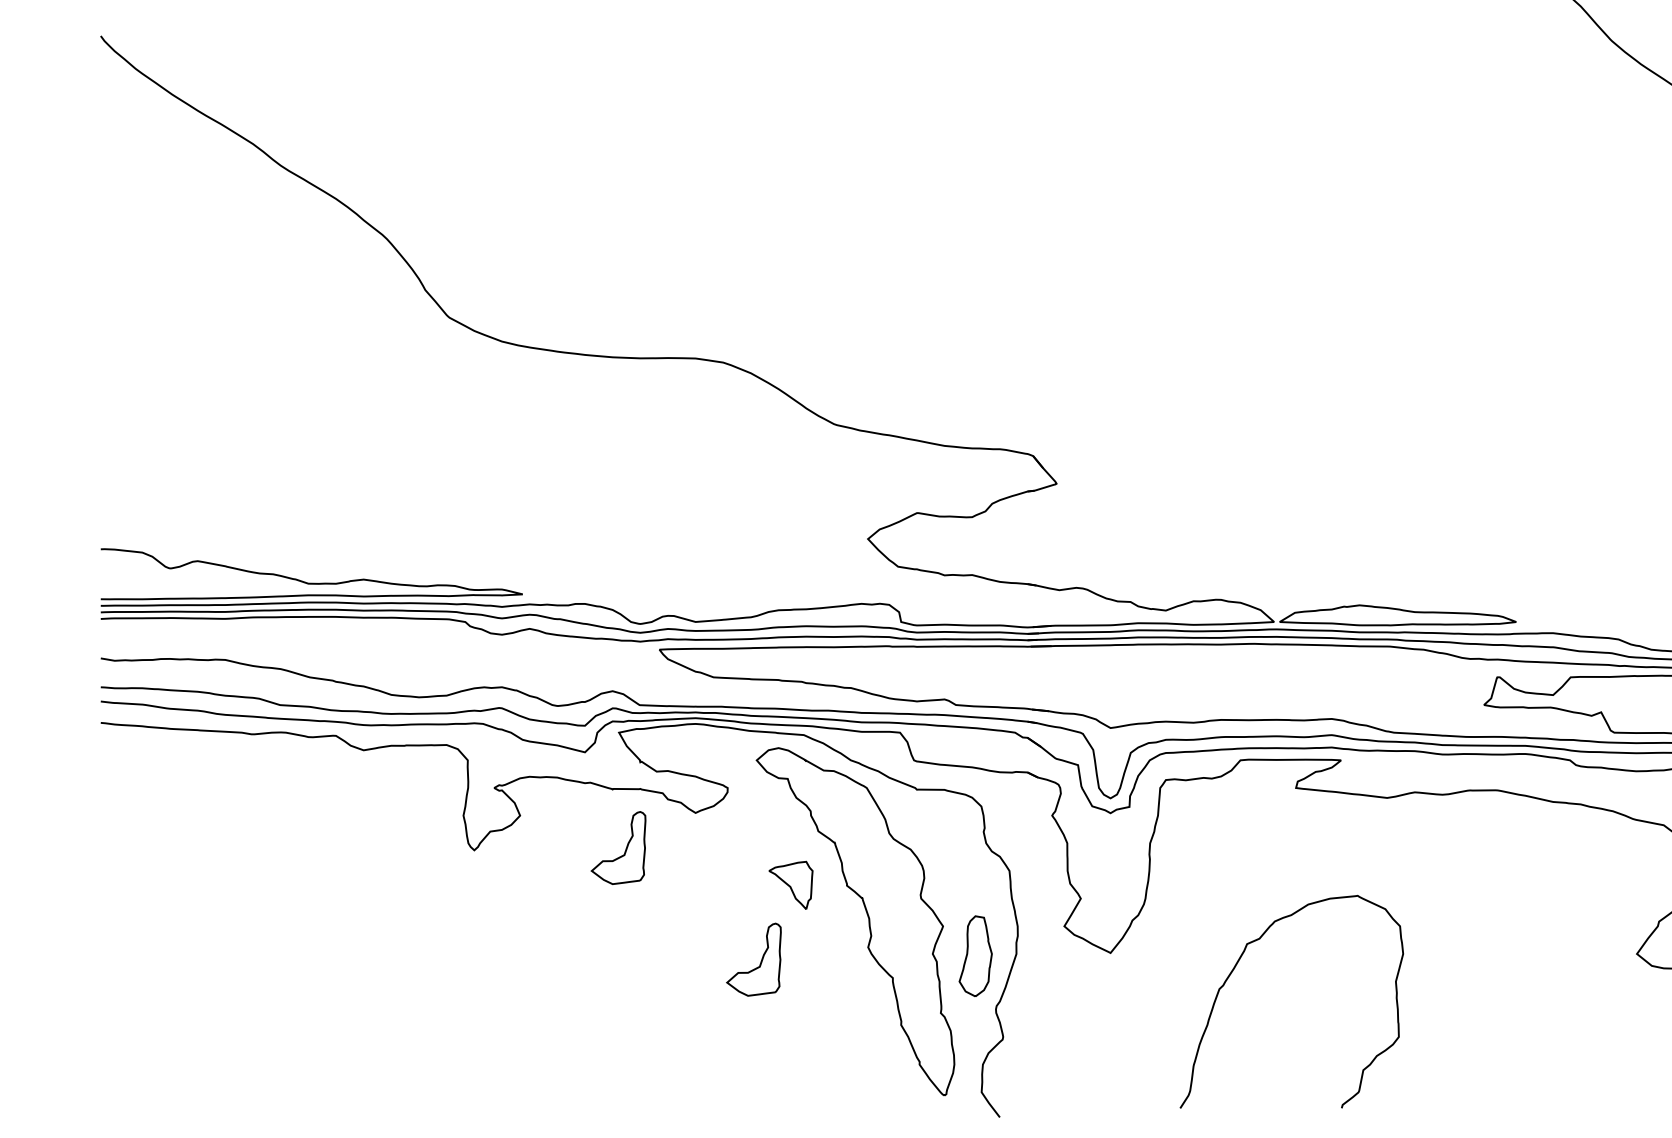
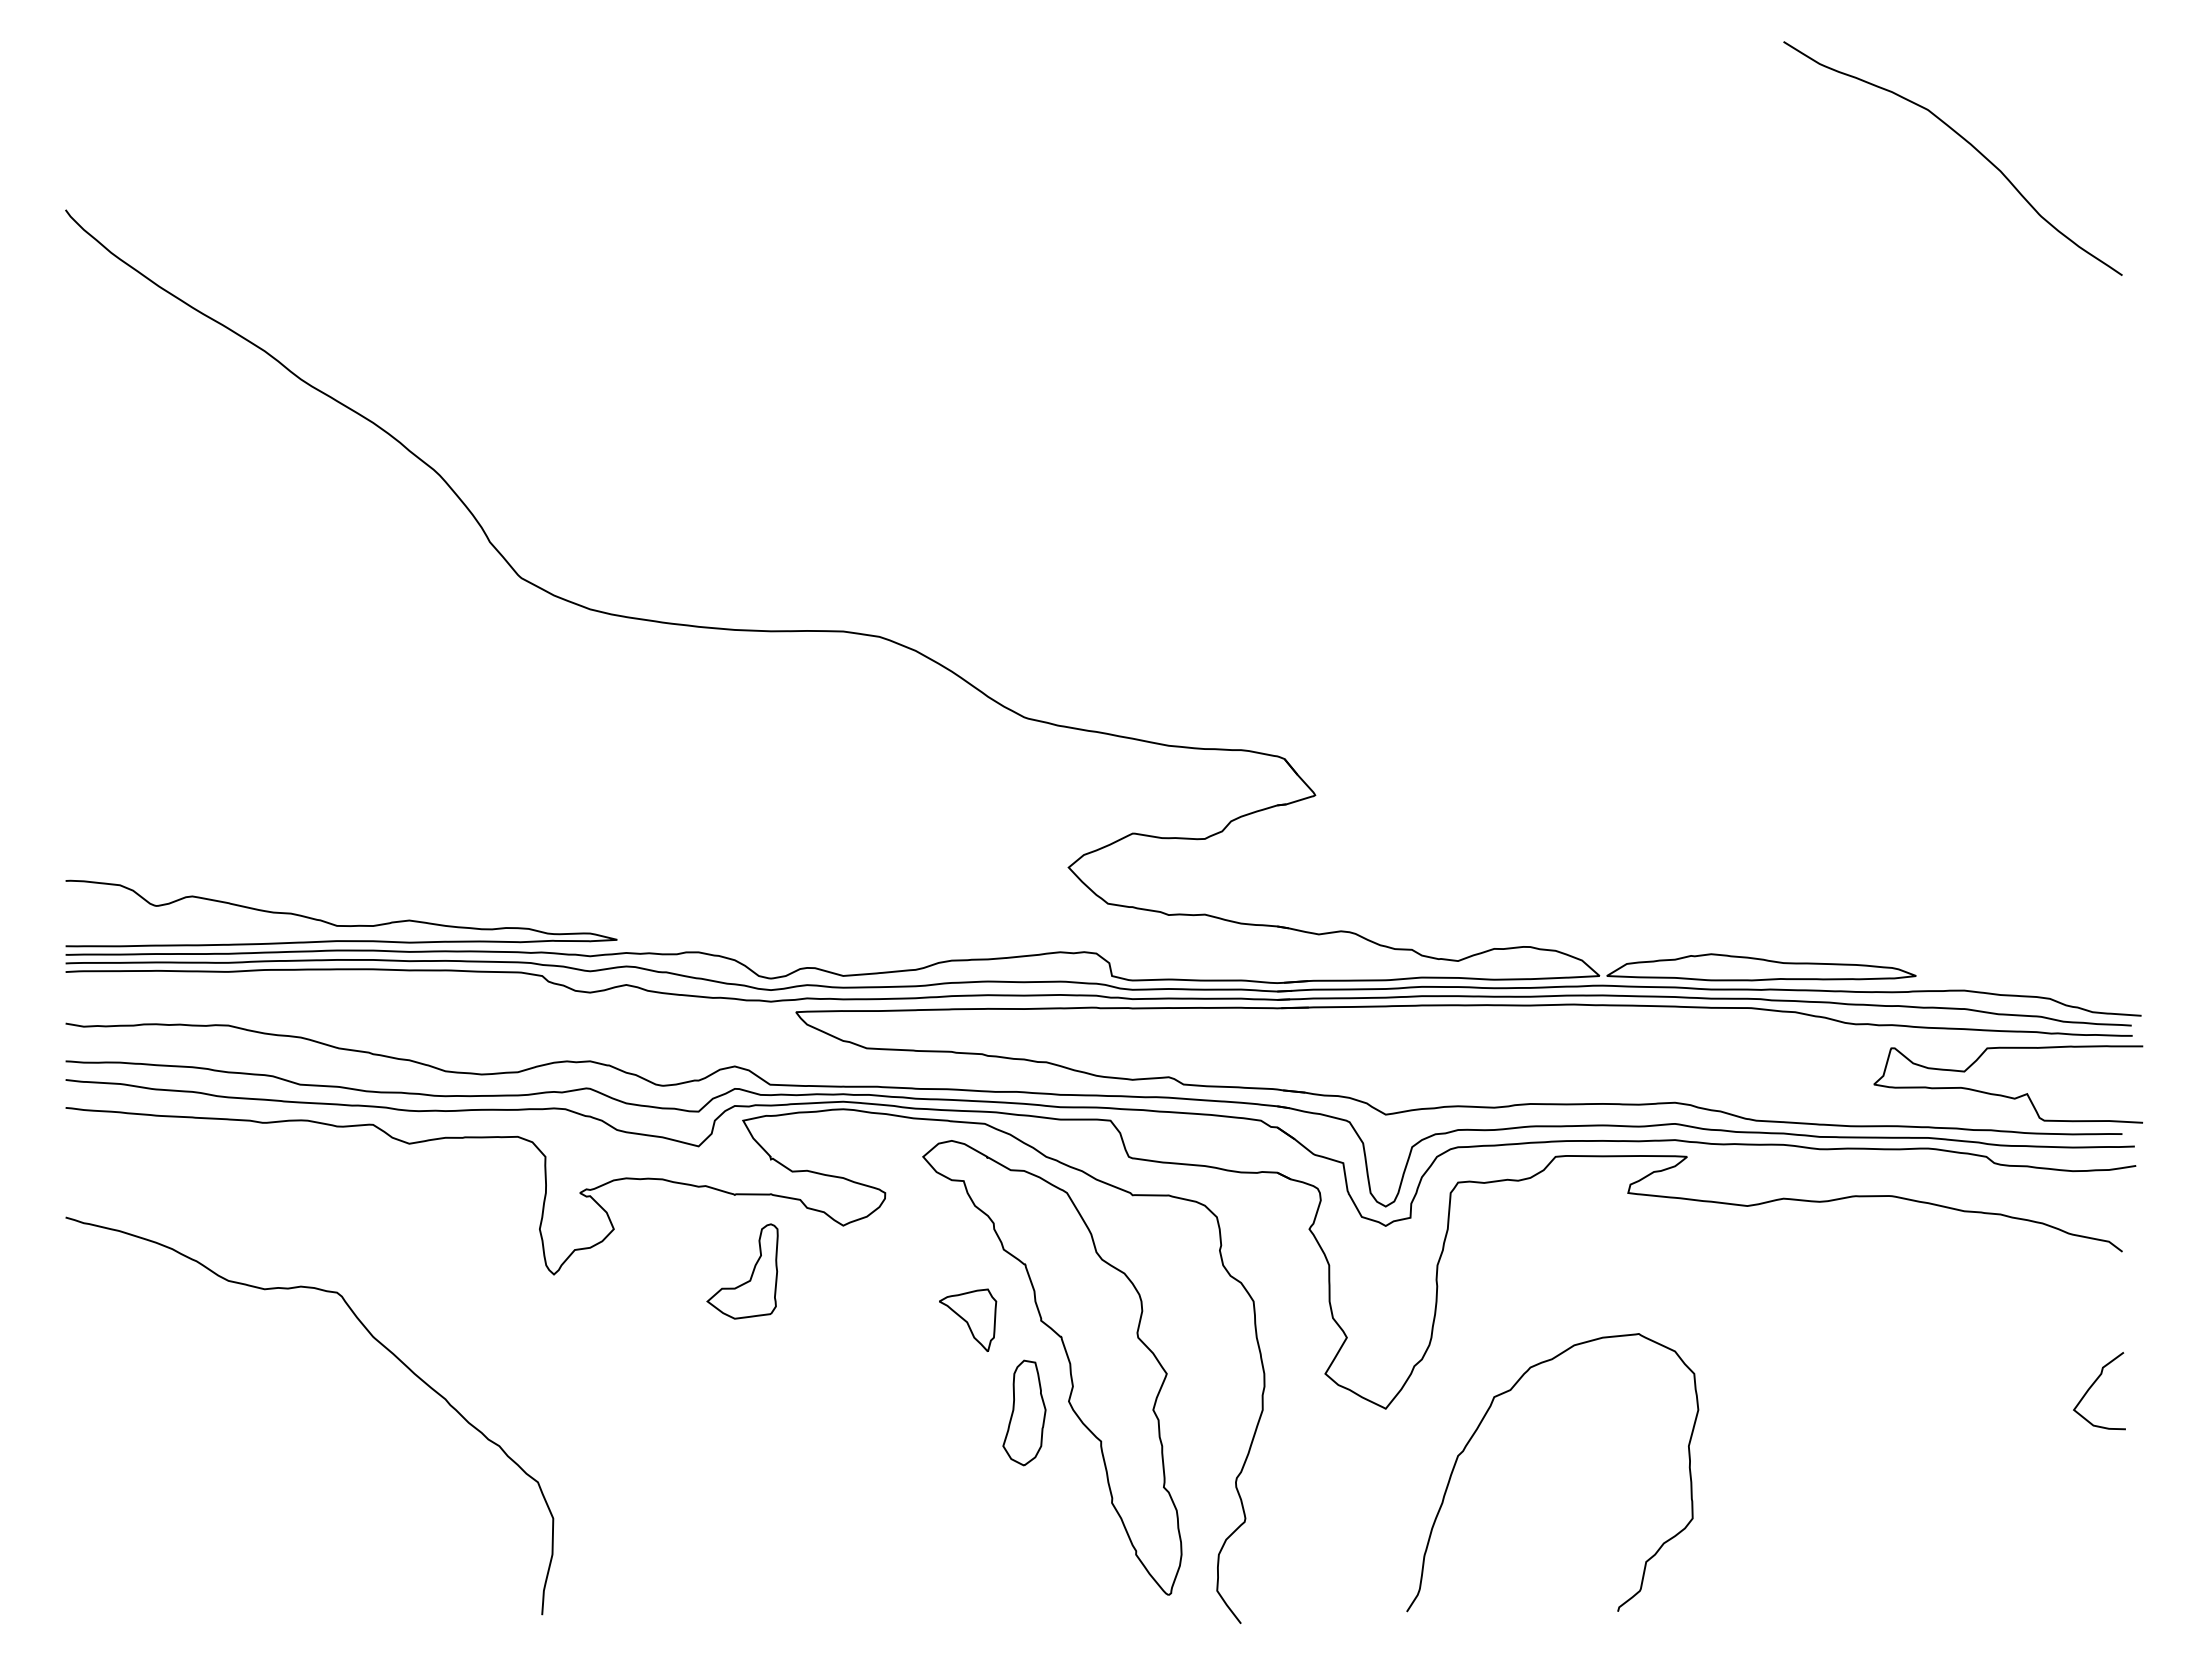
curve: (337, 900) -> (375, 1340), added
part: (975, 955) -> (1024, 1412), moved
part: (760, 961) -> (928, 1419), removed
curve: (1234, 969) -> (1477, 1430), moved

